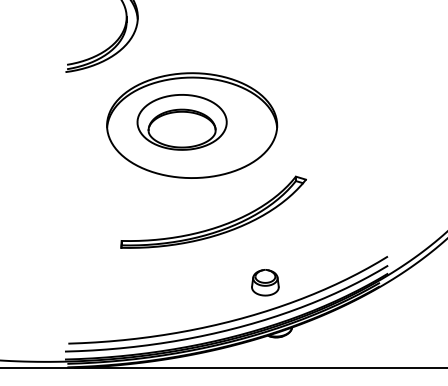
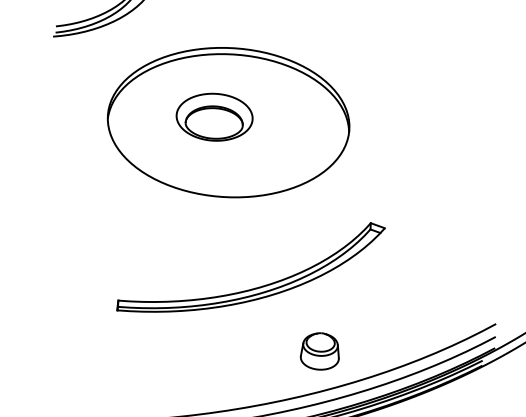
part: (181, 122) -> (213, 117), size x0.6
part: (218, 225) -> (257, 286), moved

